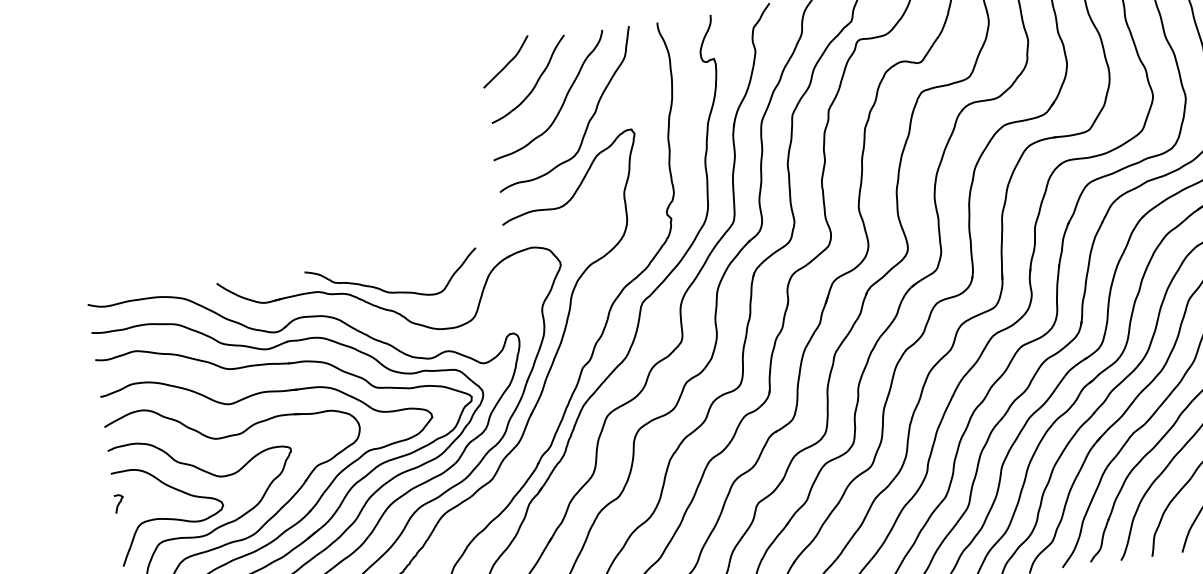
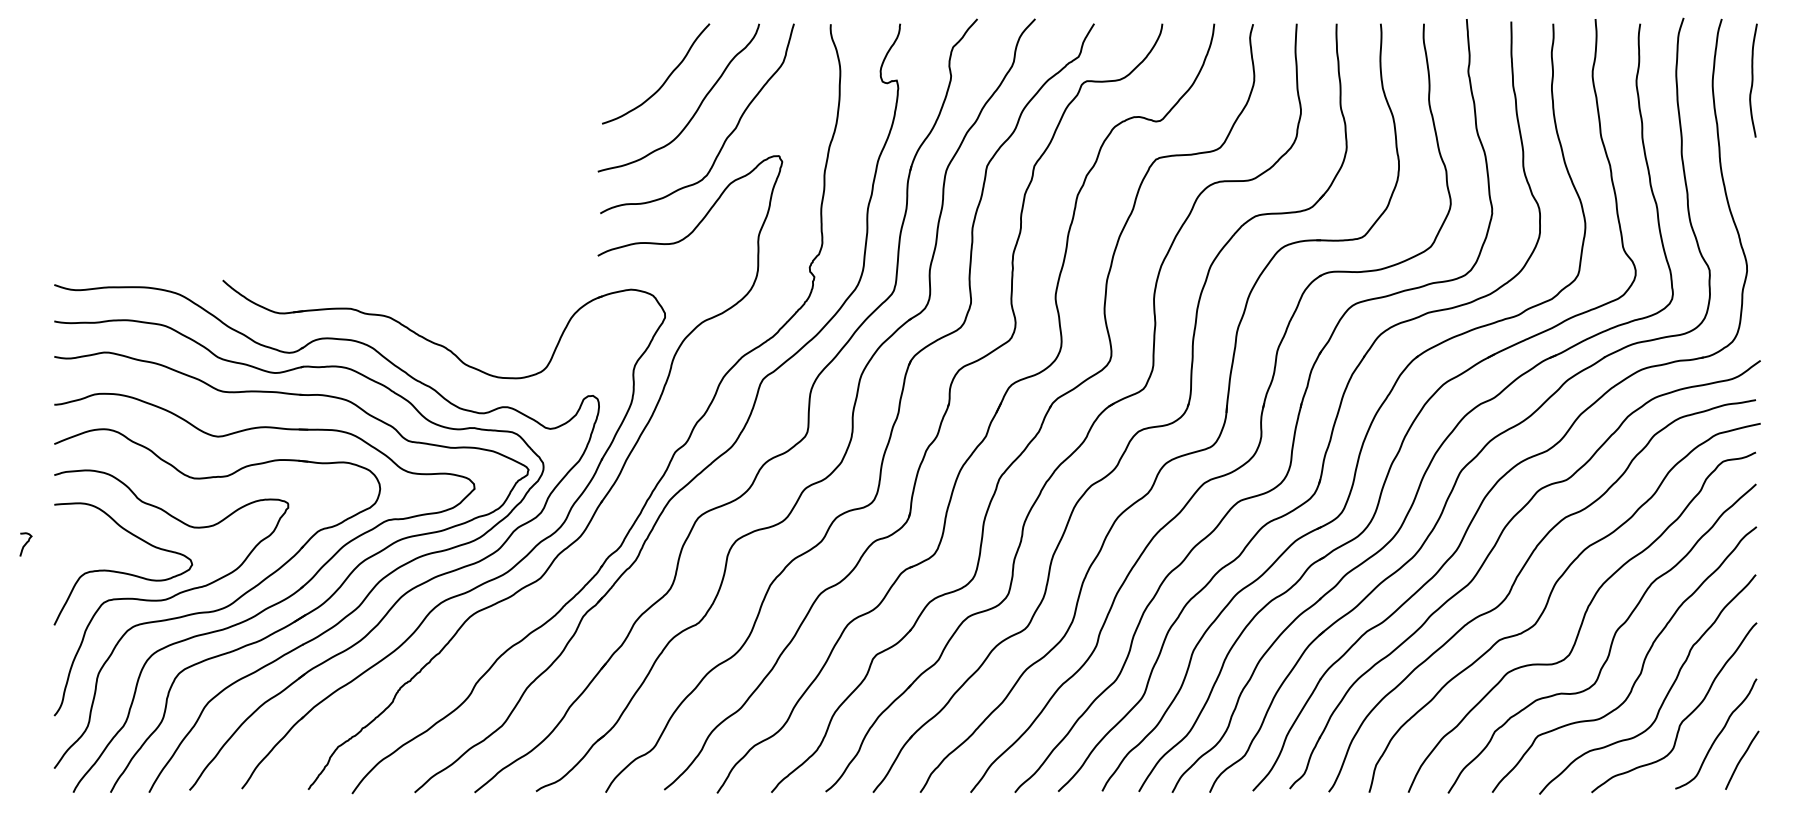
curve: (507, 62) -> (632, 49), removed
curve: (392, 291) -> (445, 321), removed
curve: (119, 503) -> (25, 544), moved

